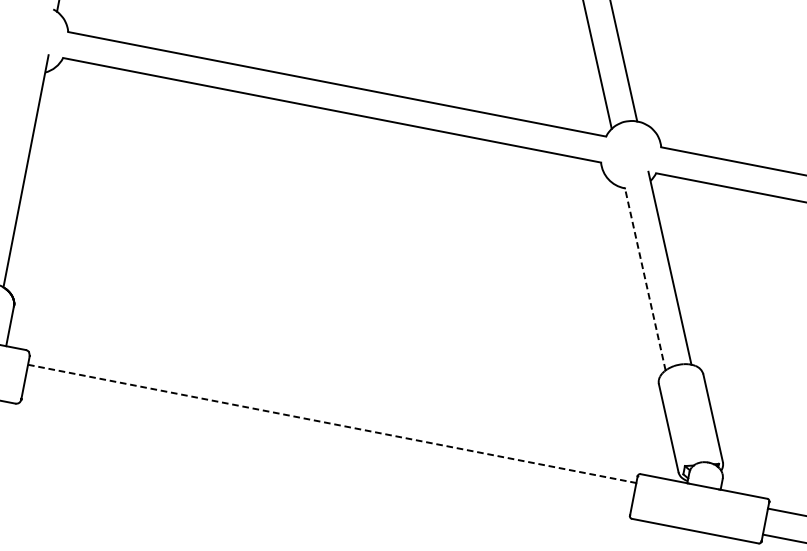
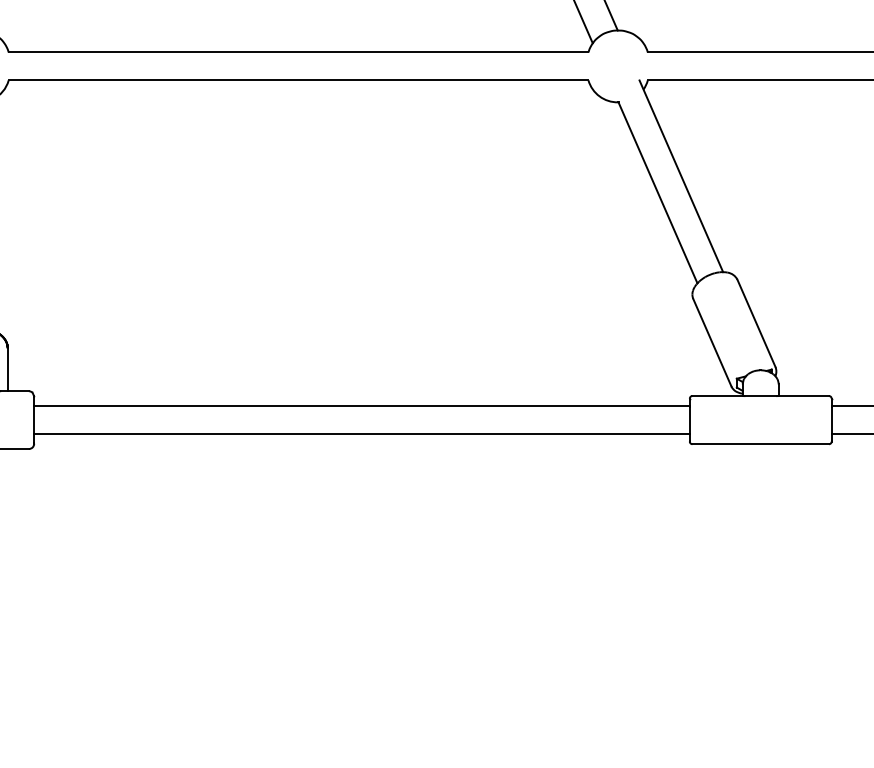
line: (645, 279) -> (658, 192), dashed -> solid
line: (332, 424) -> (362, 406), dashed -> solid
line: (326, 450) -> (361, 434), added

